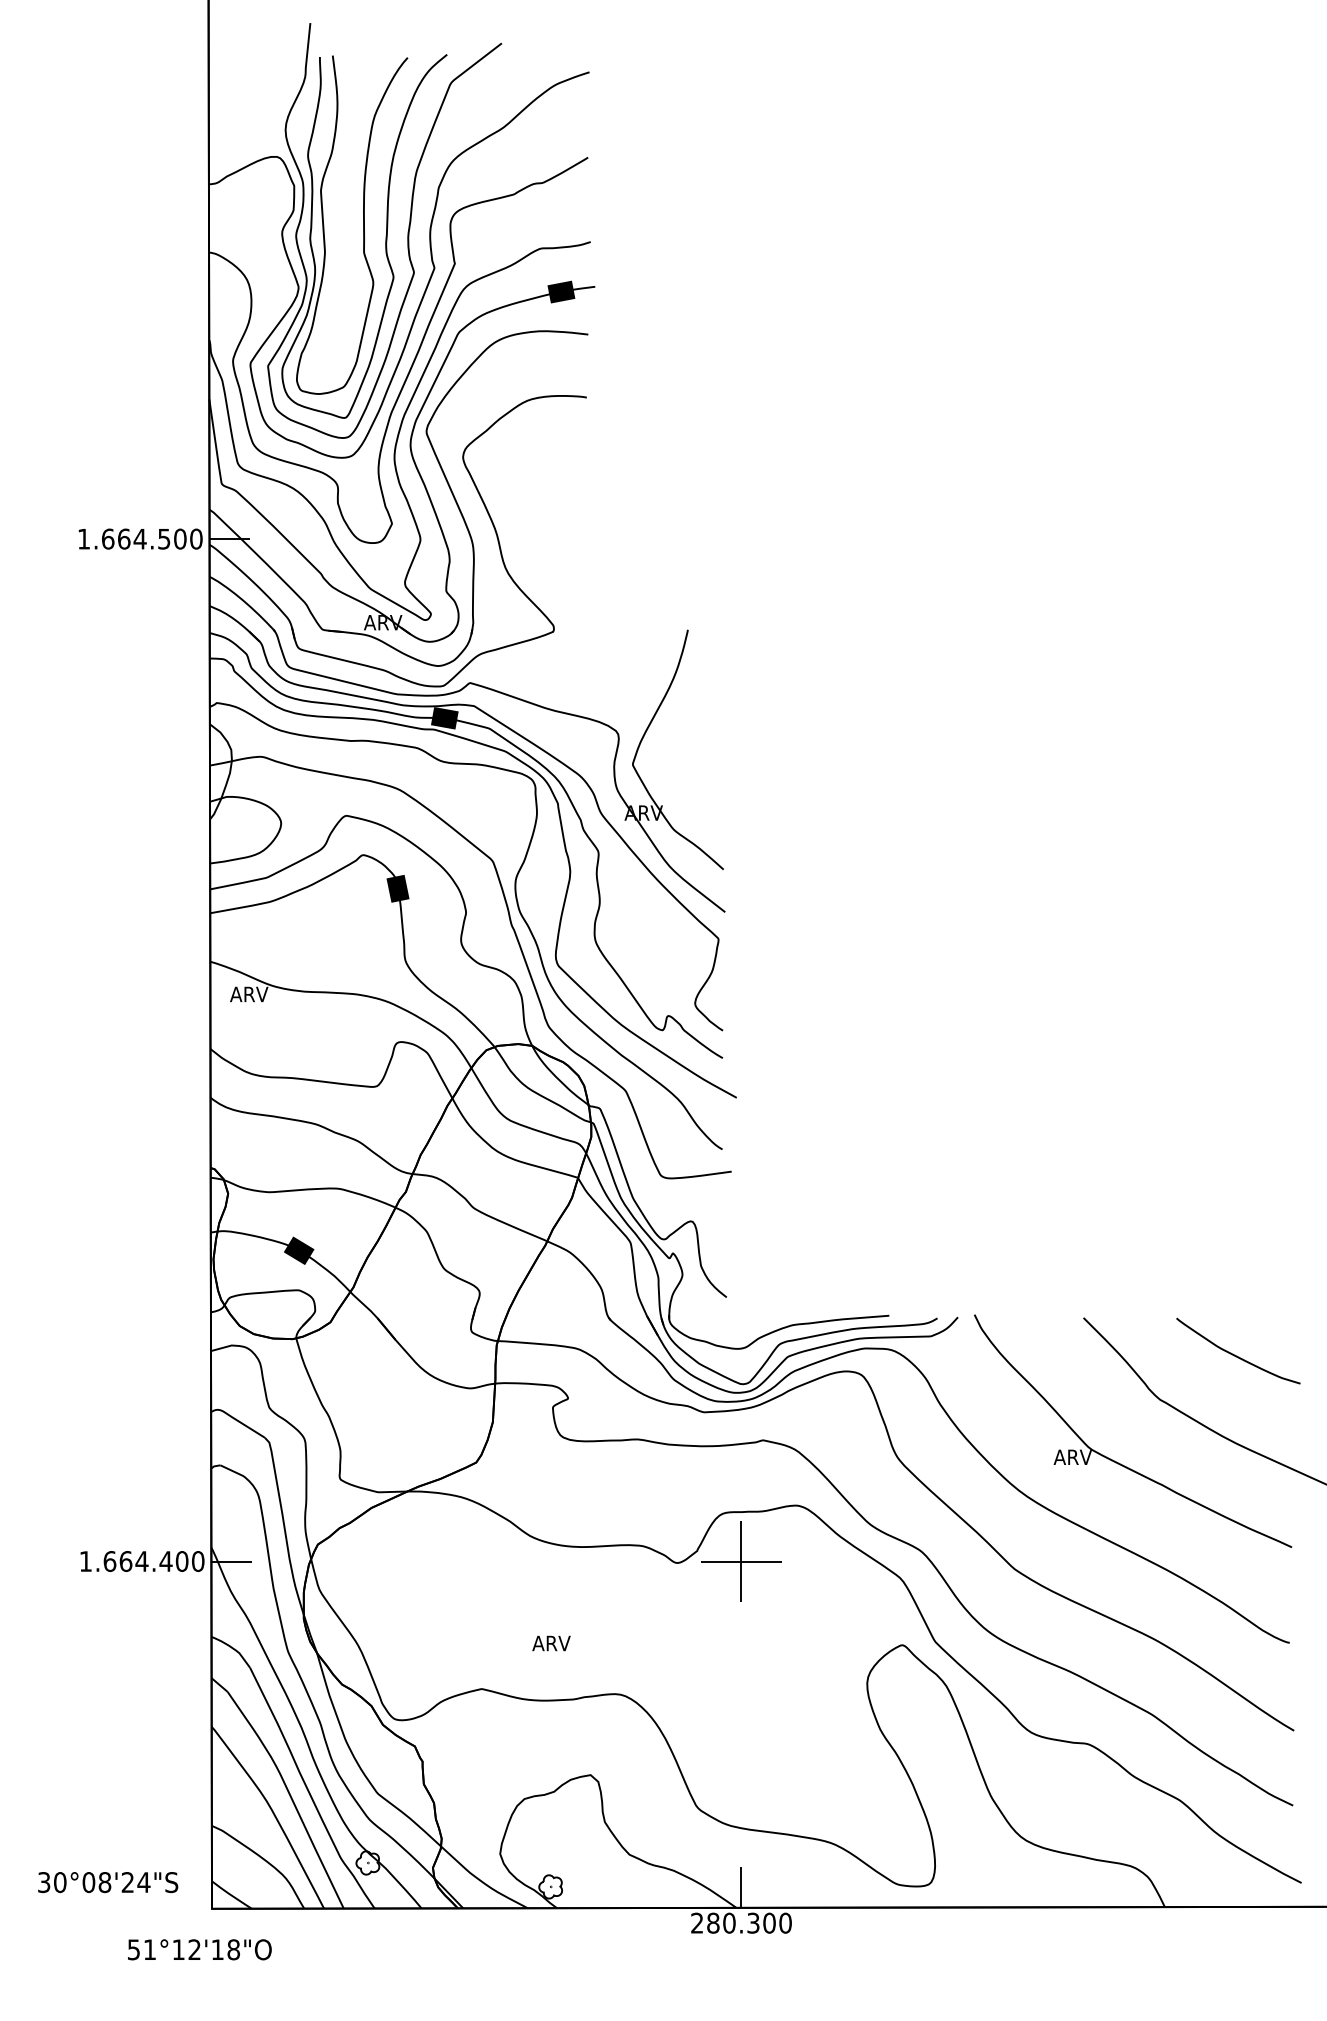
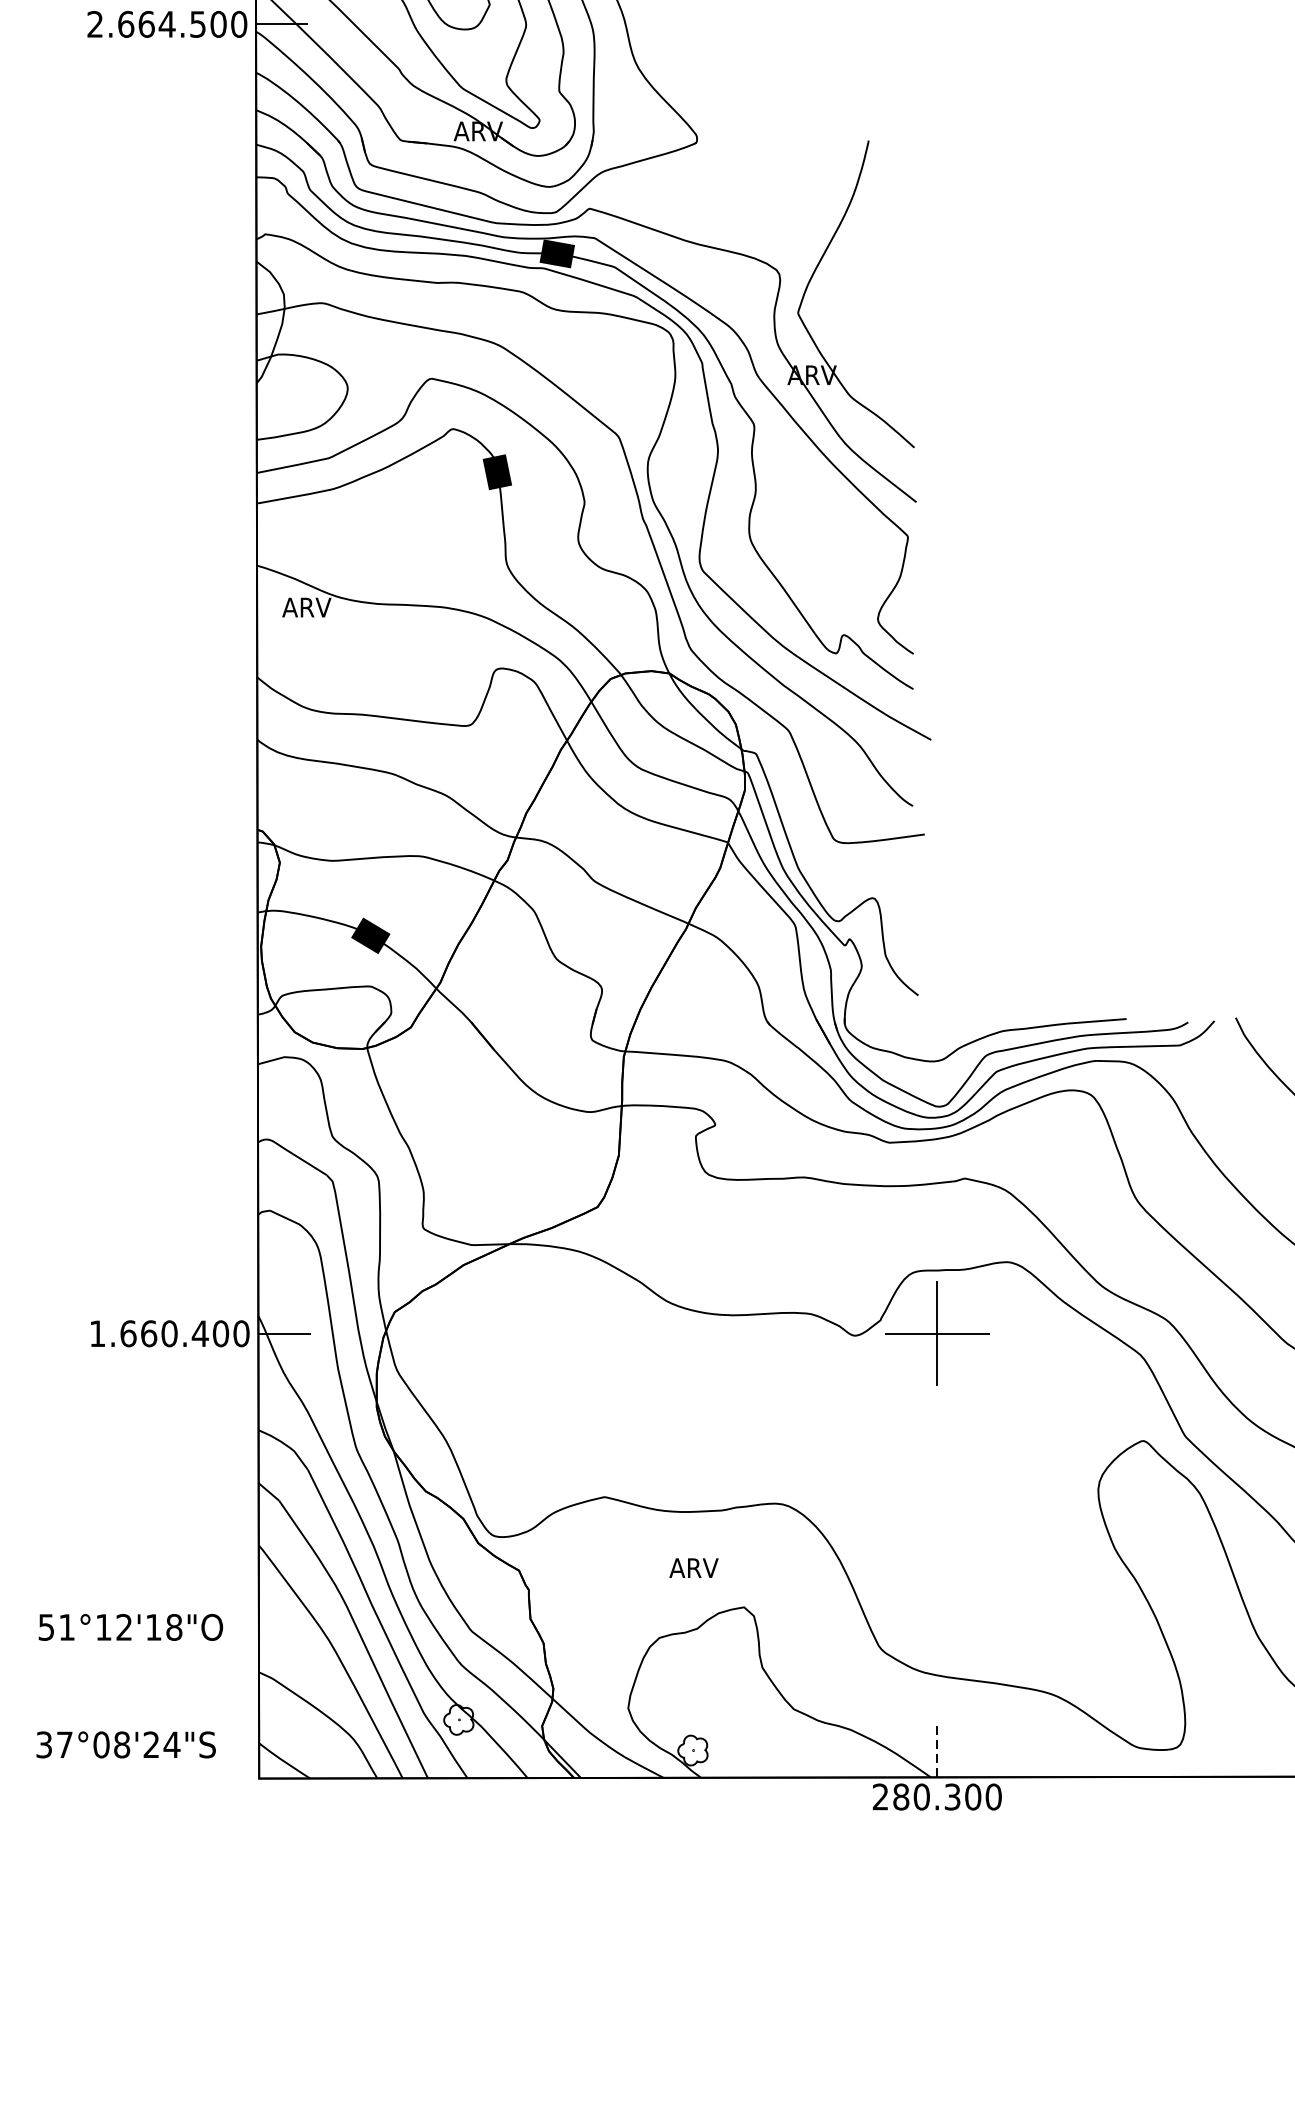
text: (83, 538) -> (94, 23), 1.664.500 -> 2.664.500
text: (141, 1561) -> (168, 1333), 1.664.400 -> 1.660.400
text: (551, 1643) -> (693, 1568), moved
text: (60, 1882) -> (65, 1744), 30°08'24"S -> 37°08'24"S
line: (741, 1886) -> (937, 1750), solid -> dashed
text: (199, 1949) -> (130, 1627), moved

